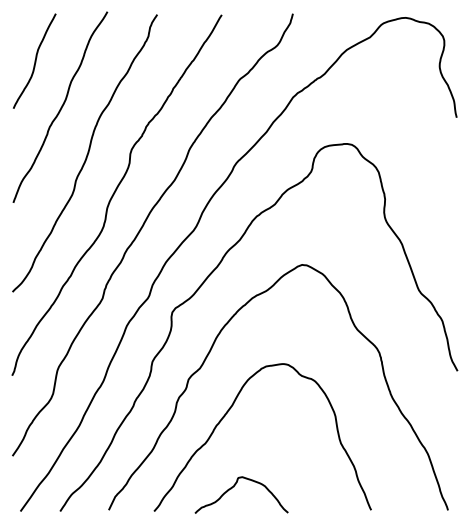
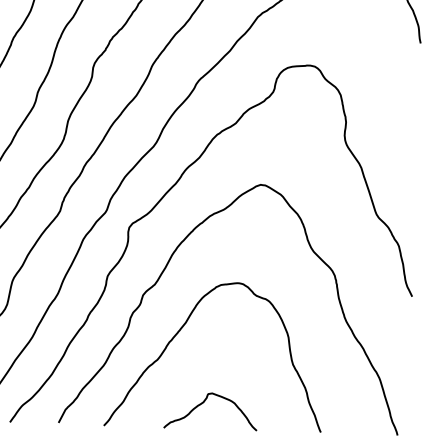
curve: (234, 487) -> (204, 403), moved

